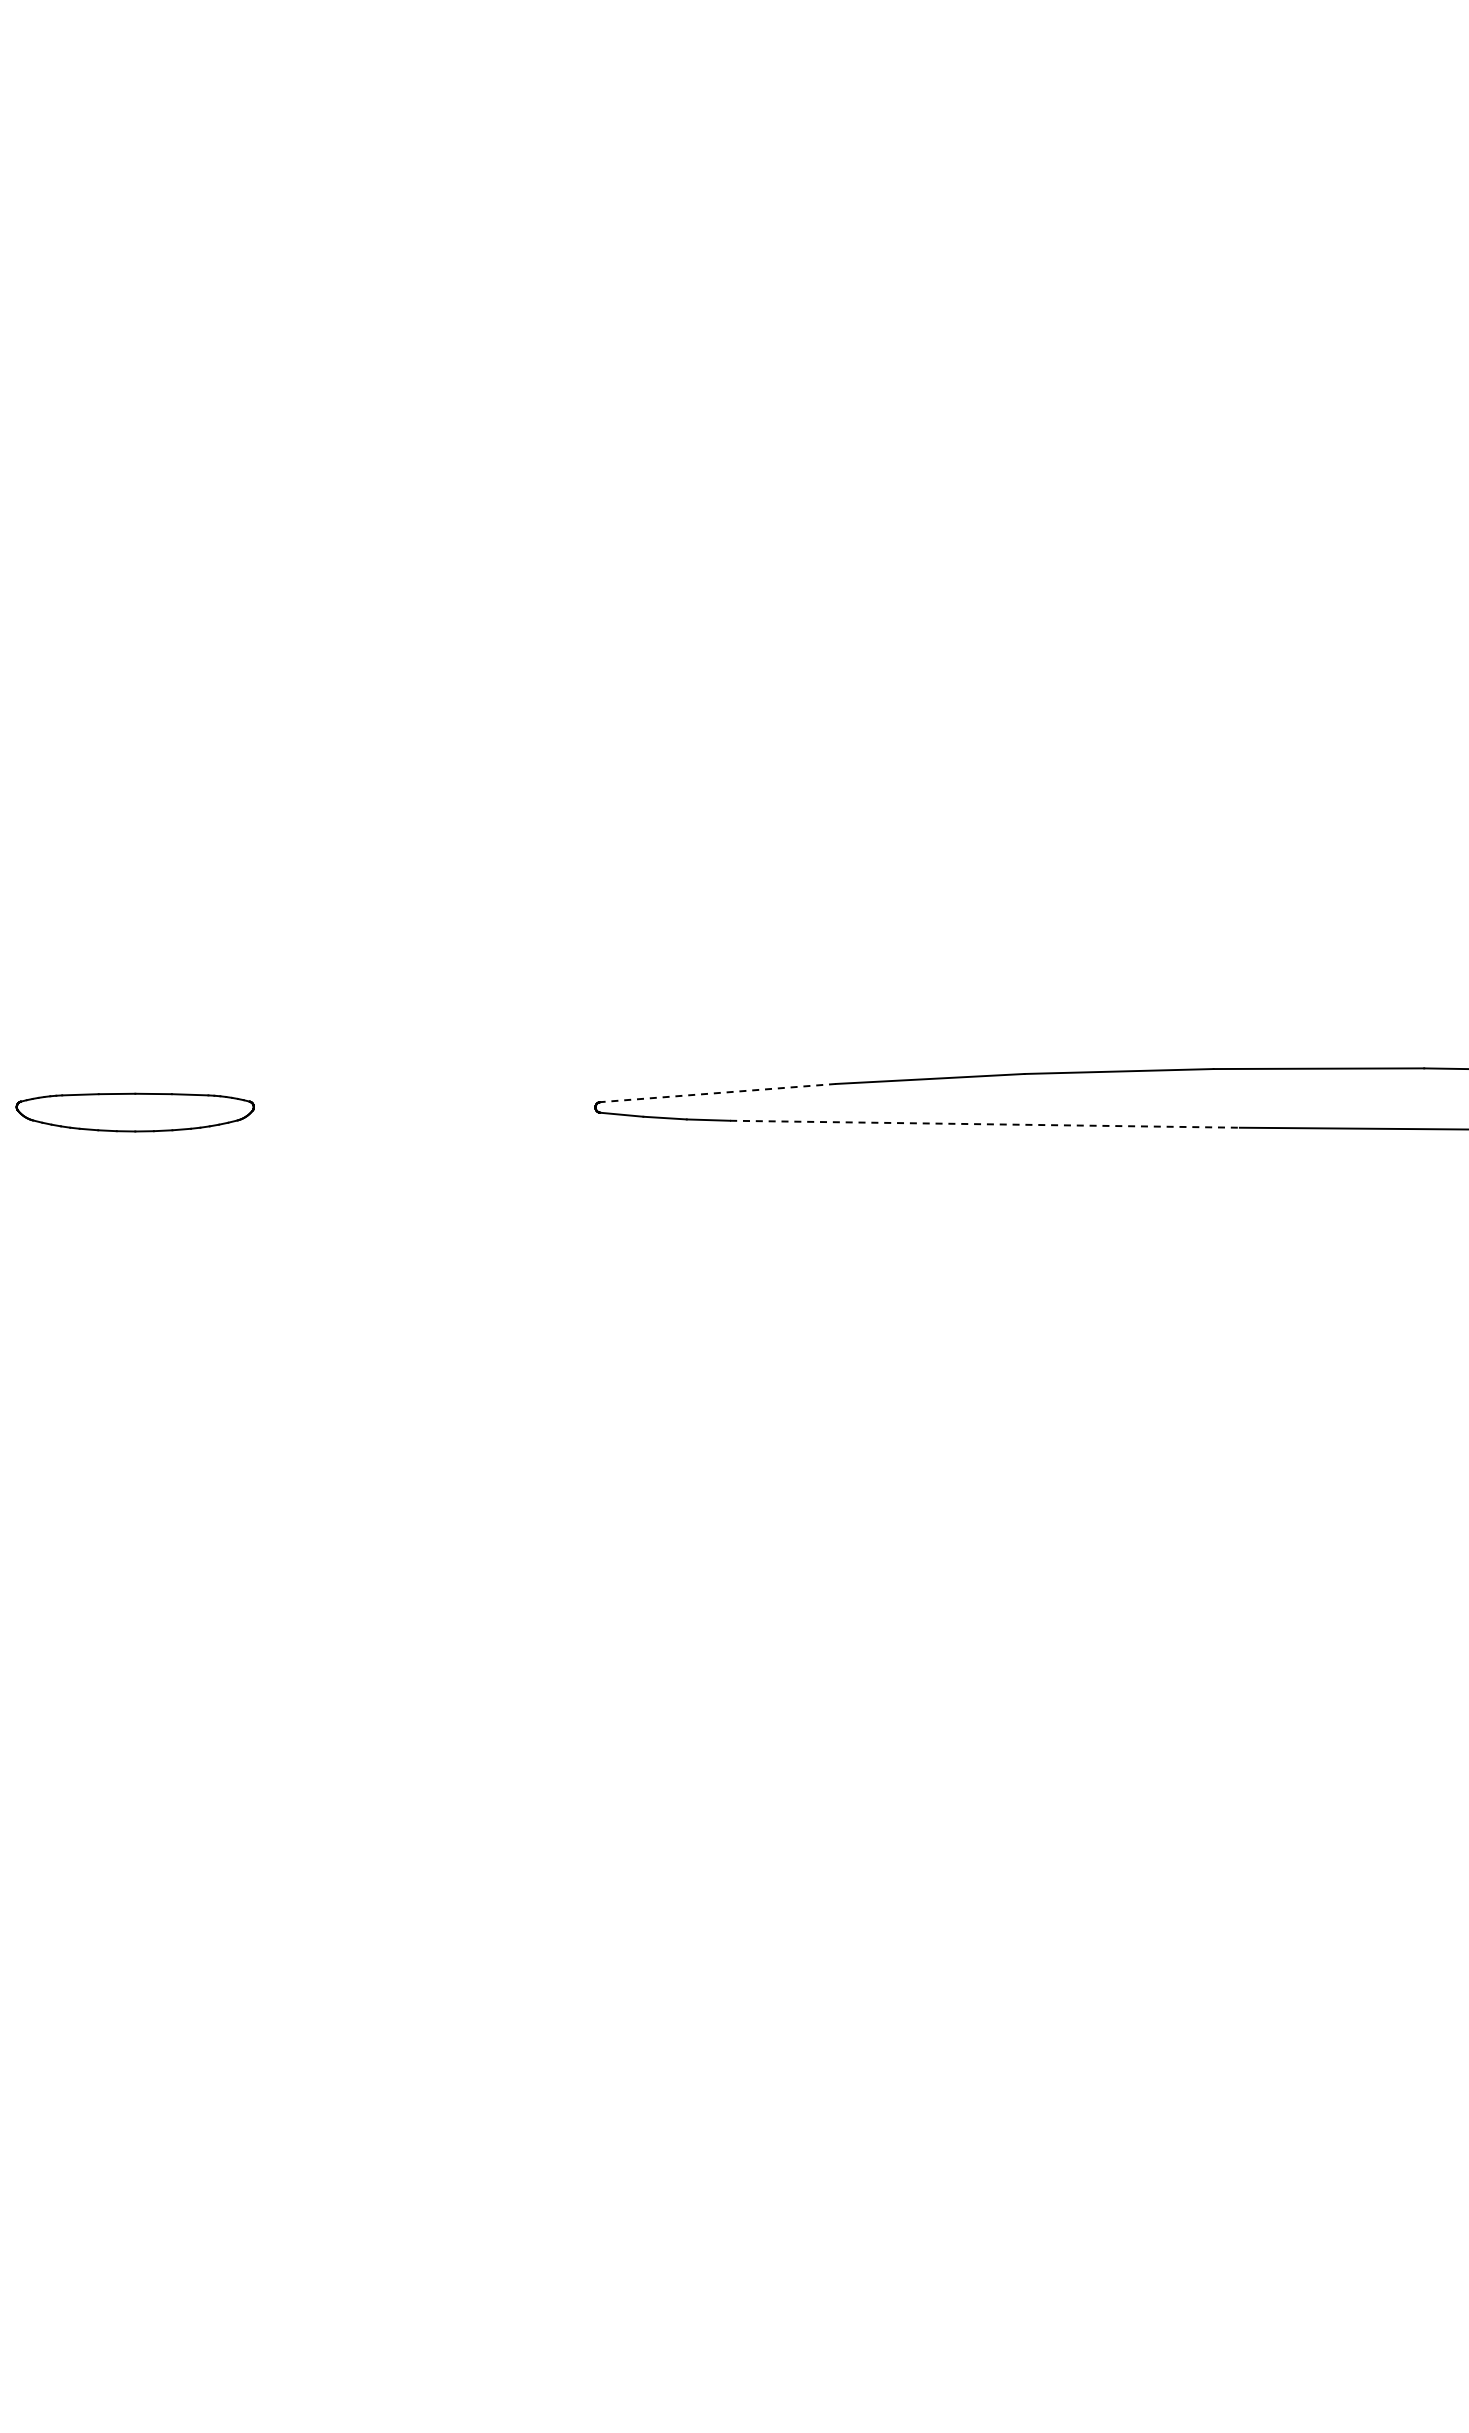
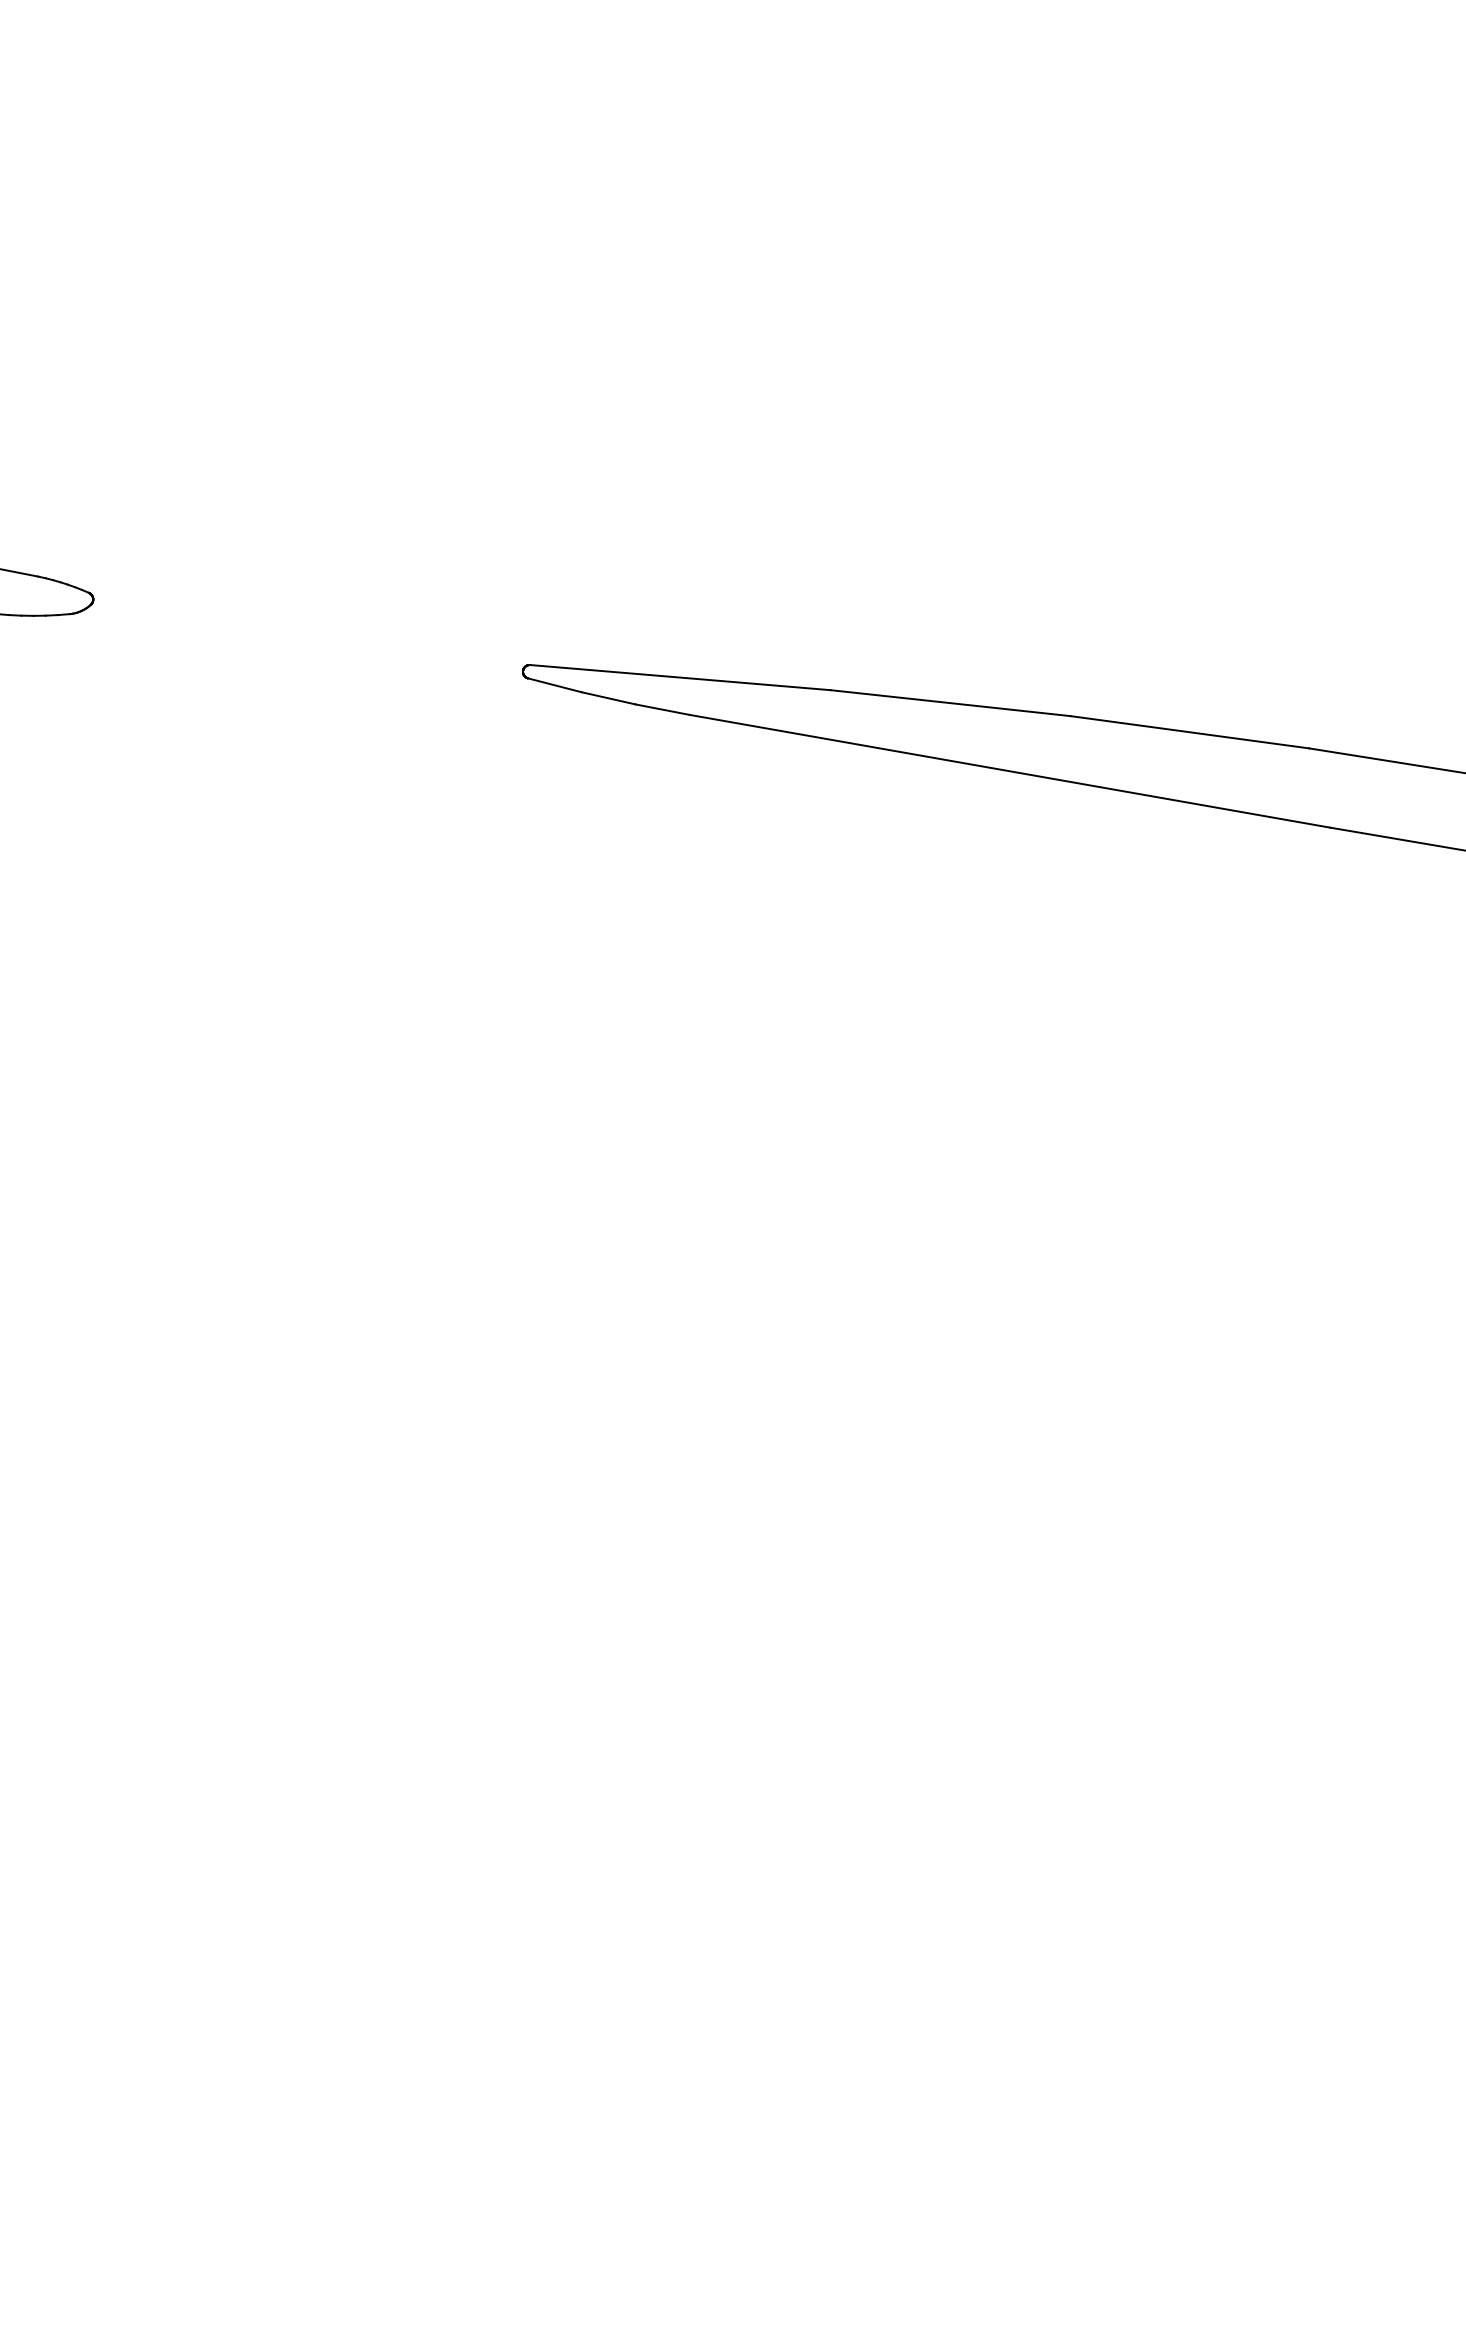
line: (717, 1093) -> (679, 678), dashed -> solid
line: (985, 1124) -> (1010, 771), dashed -> solid

